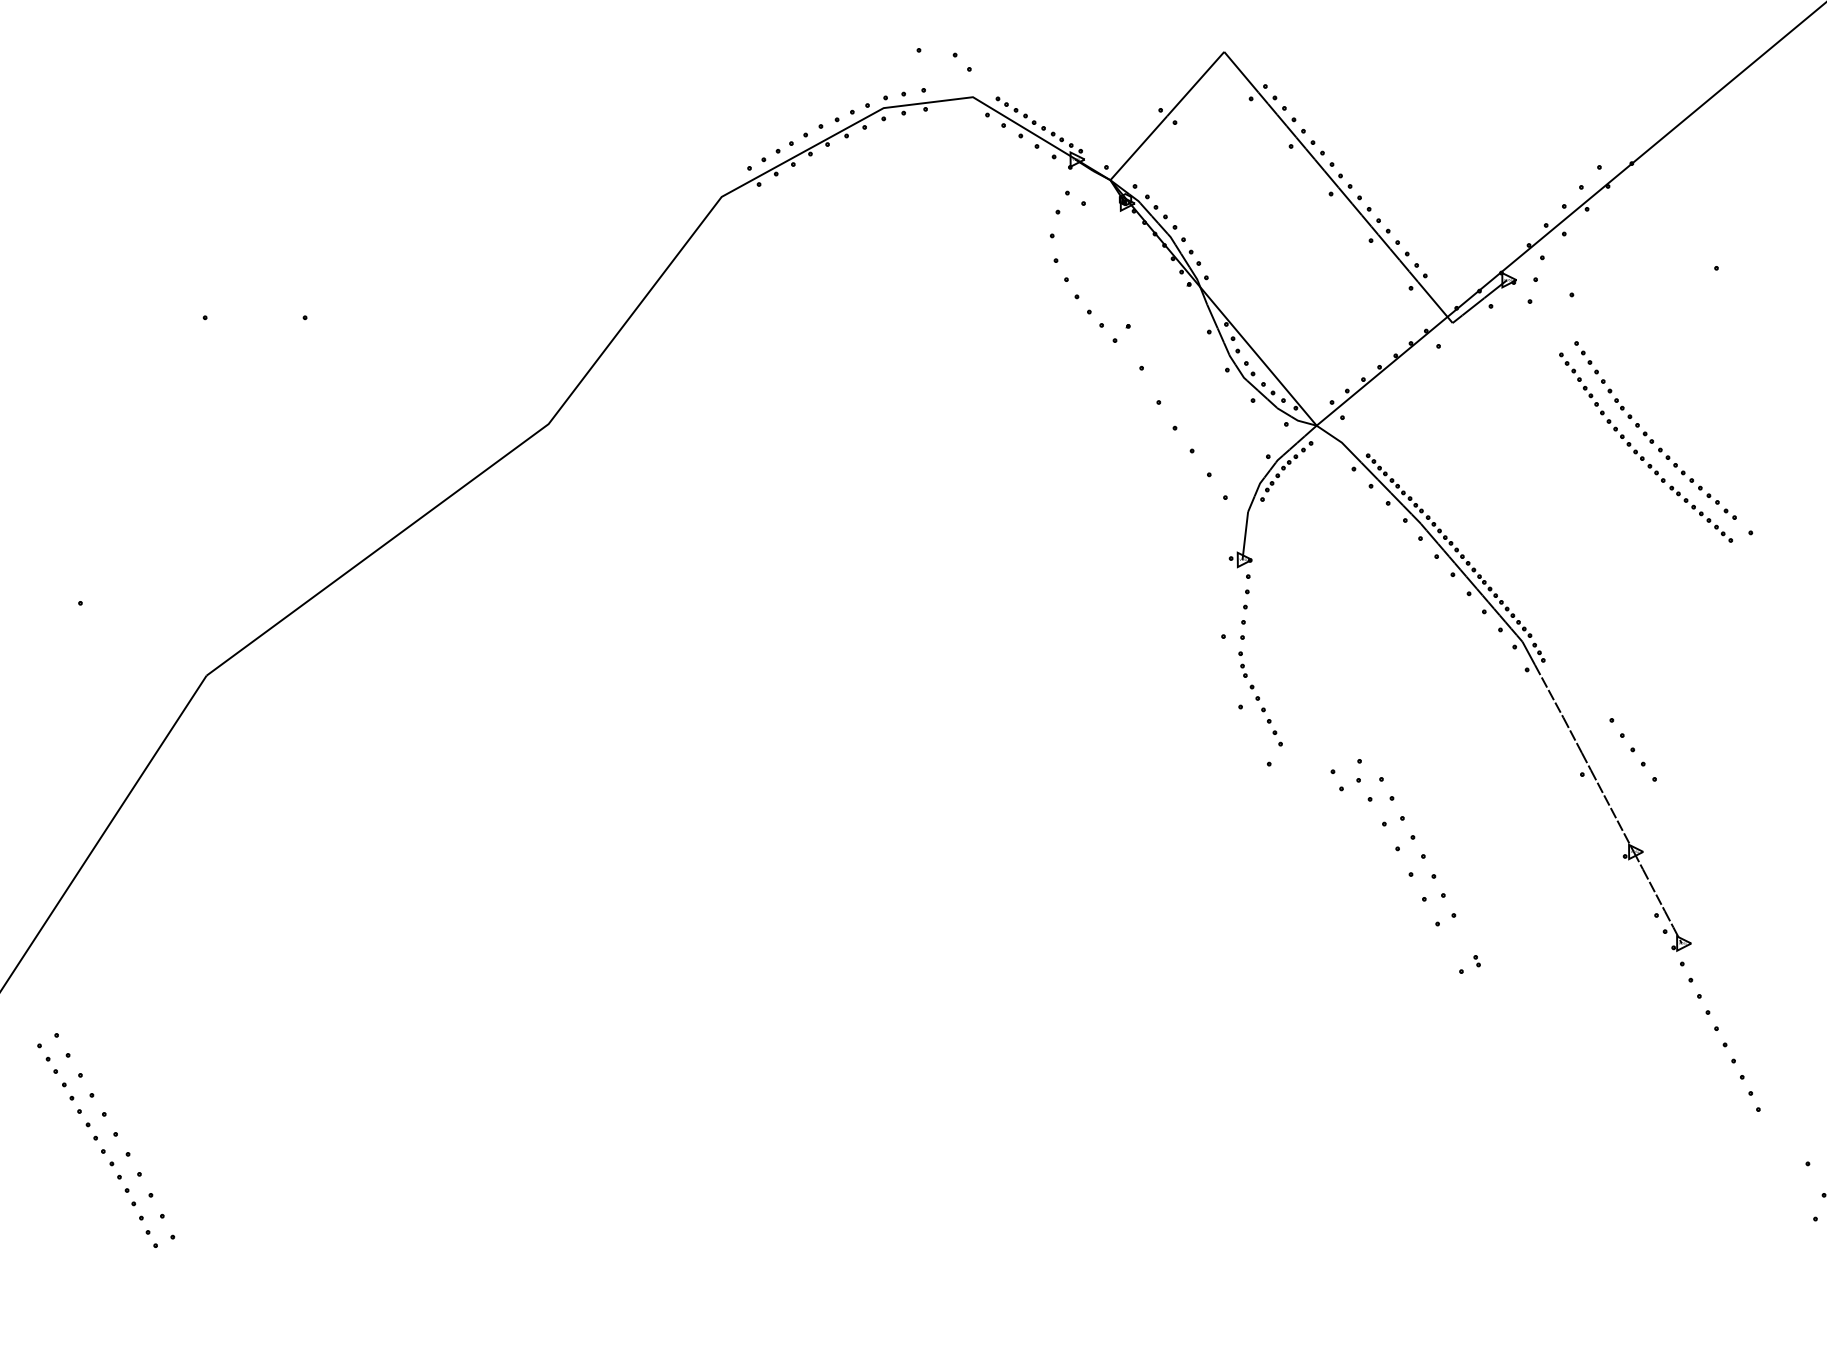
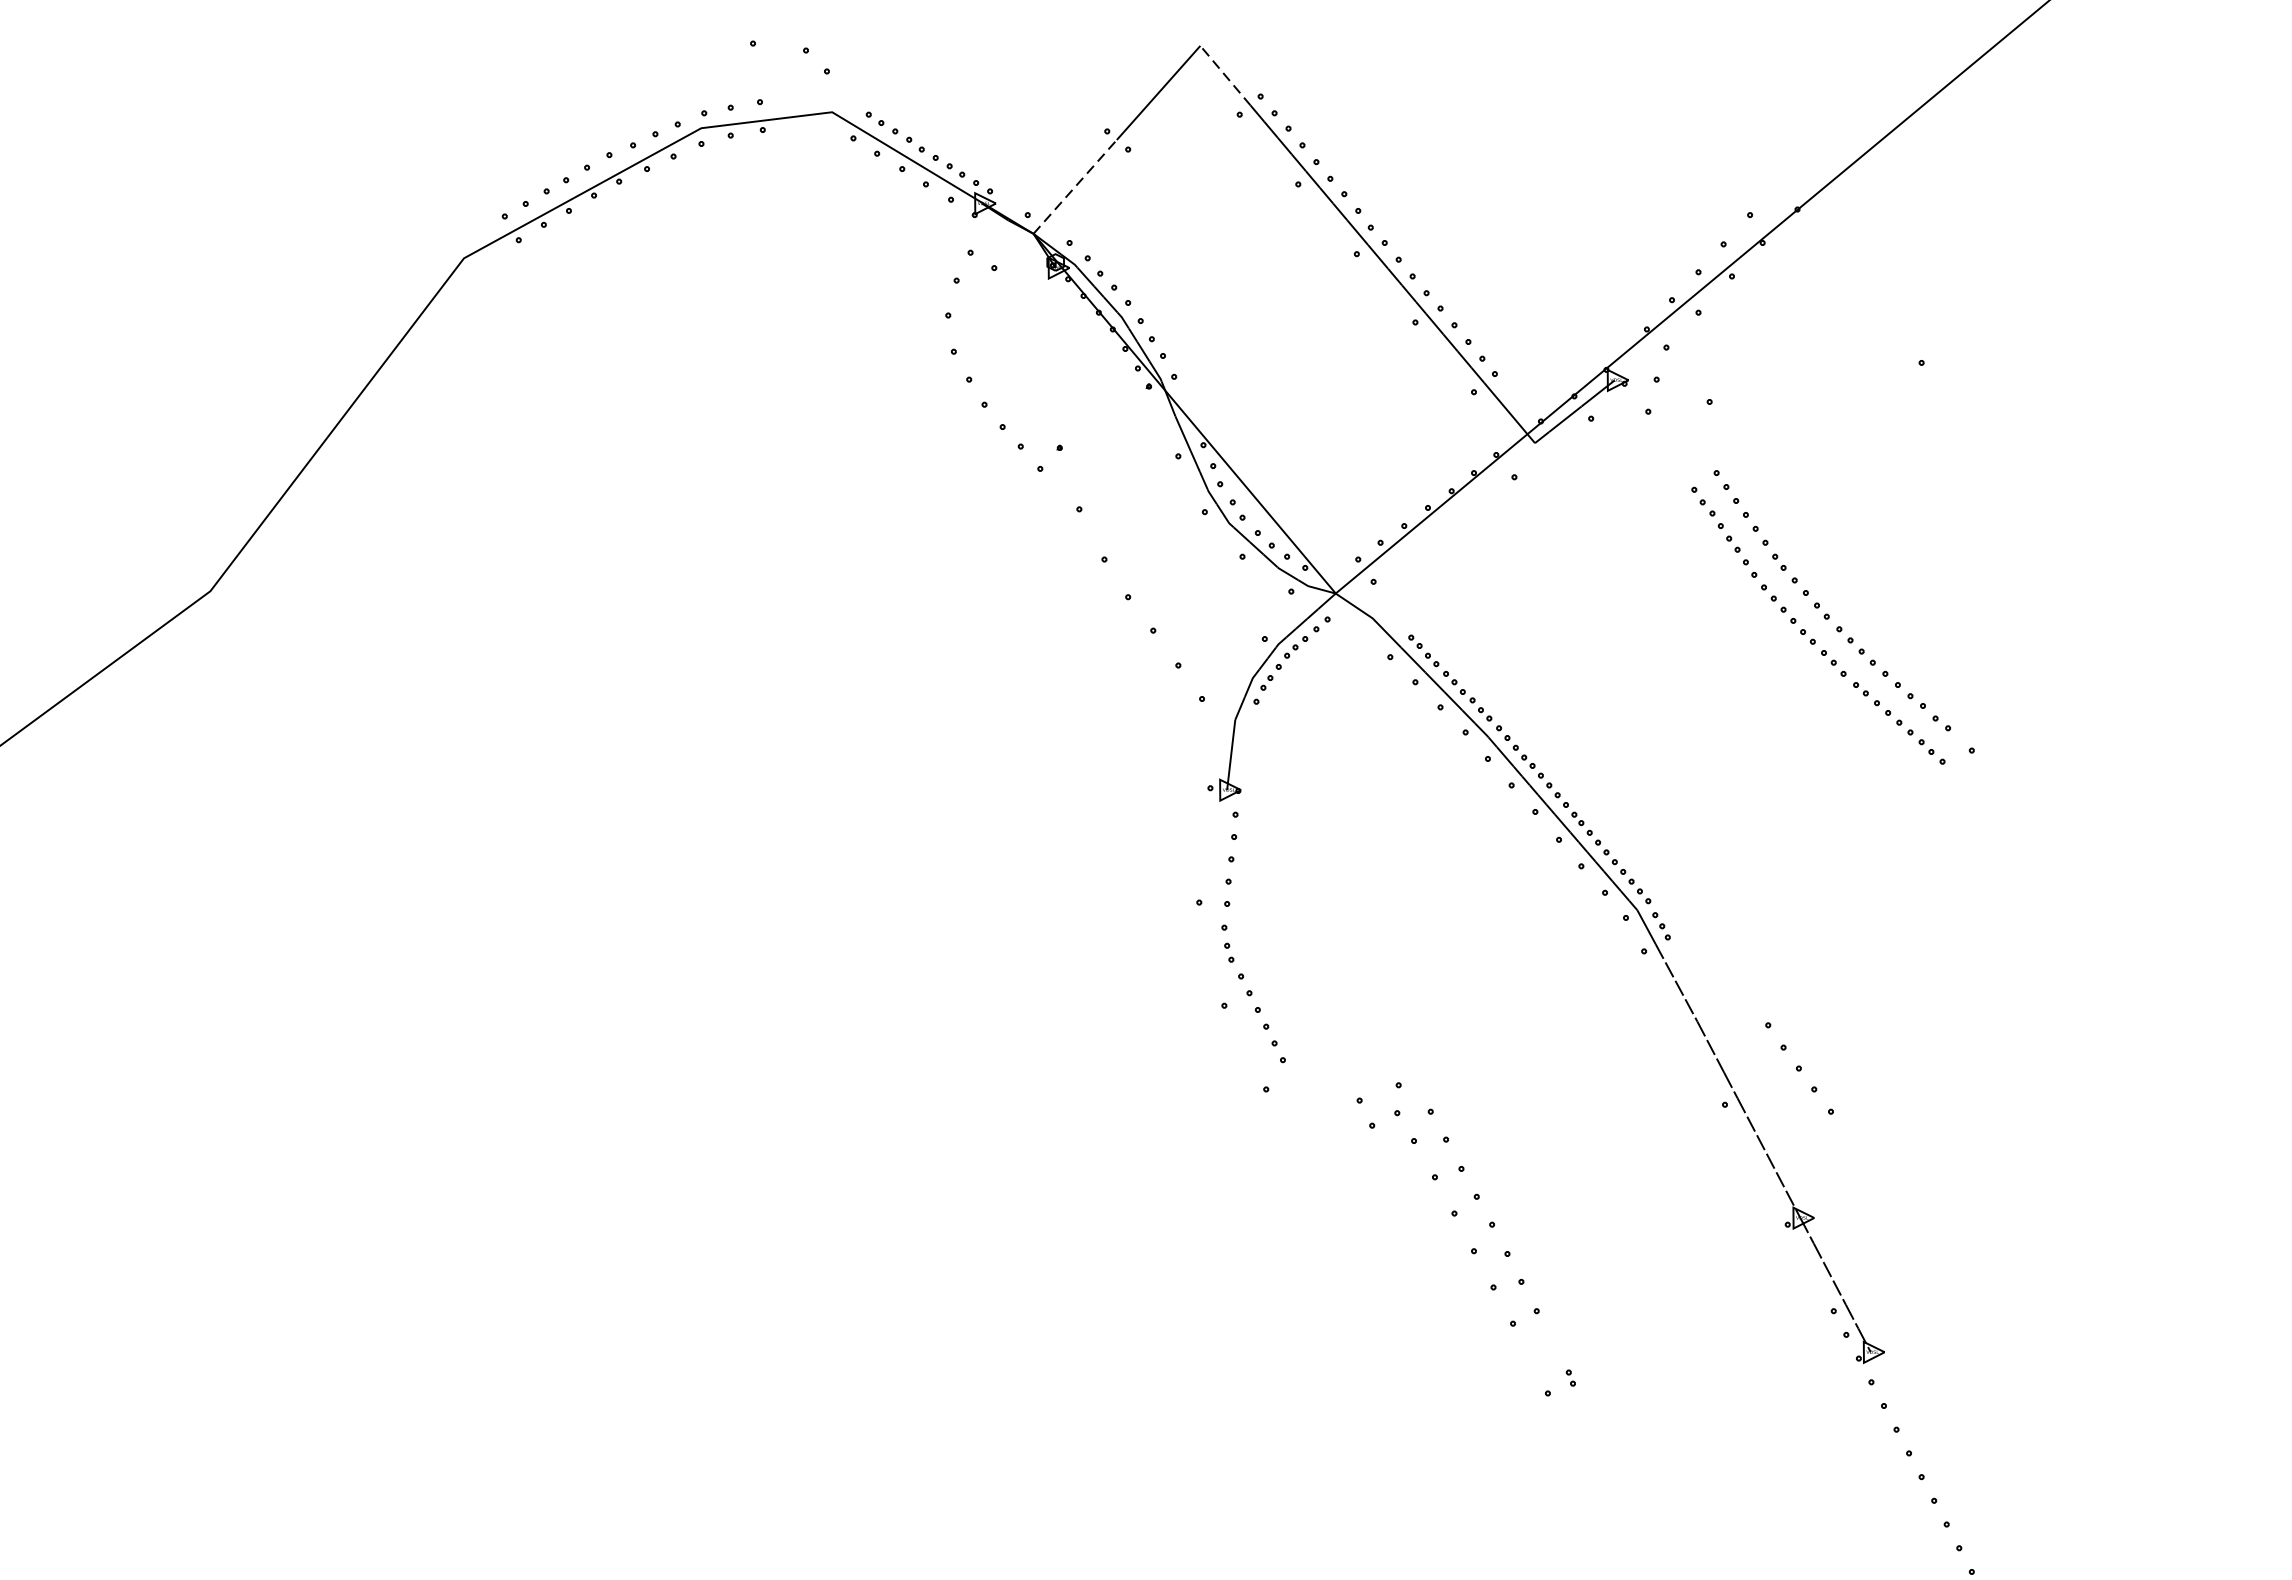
line: (1241, 72) -> (1225, 76), solid -> dashed
line: (1138, 148) -> (1074, 187), solid -> dashed

